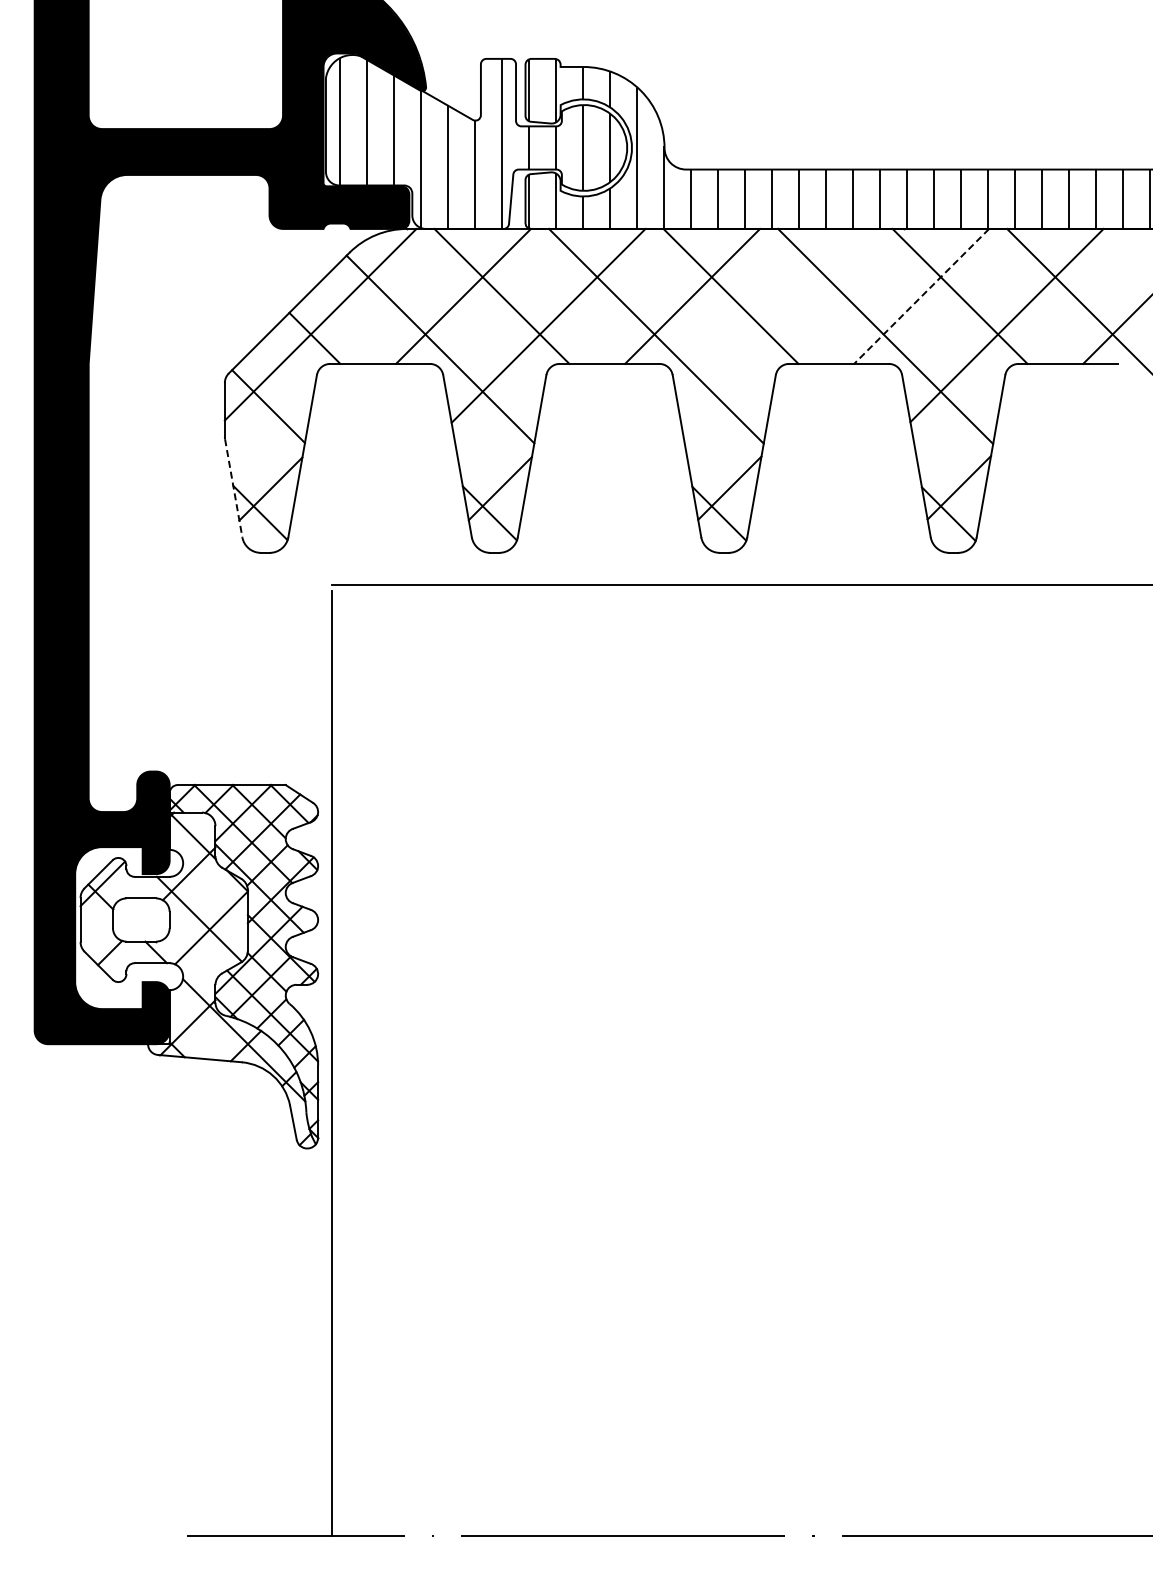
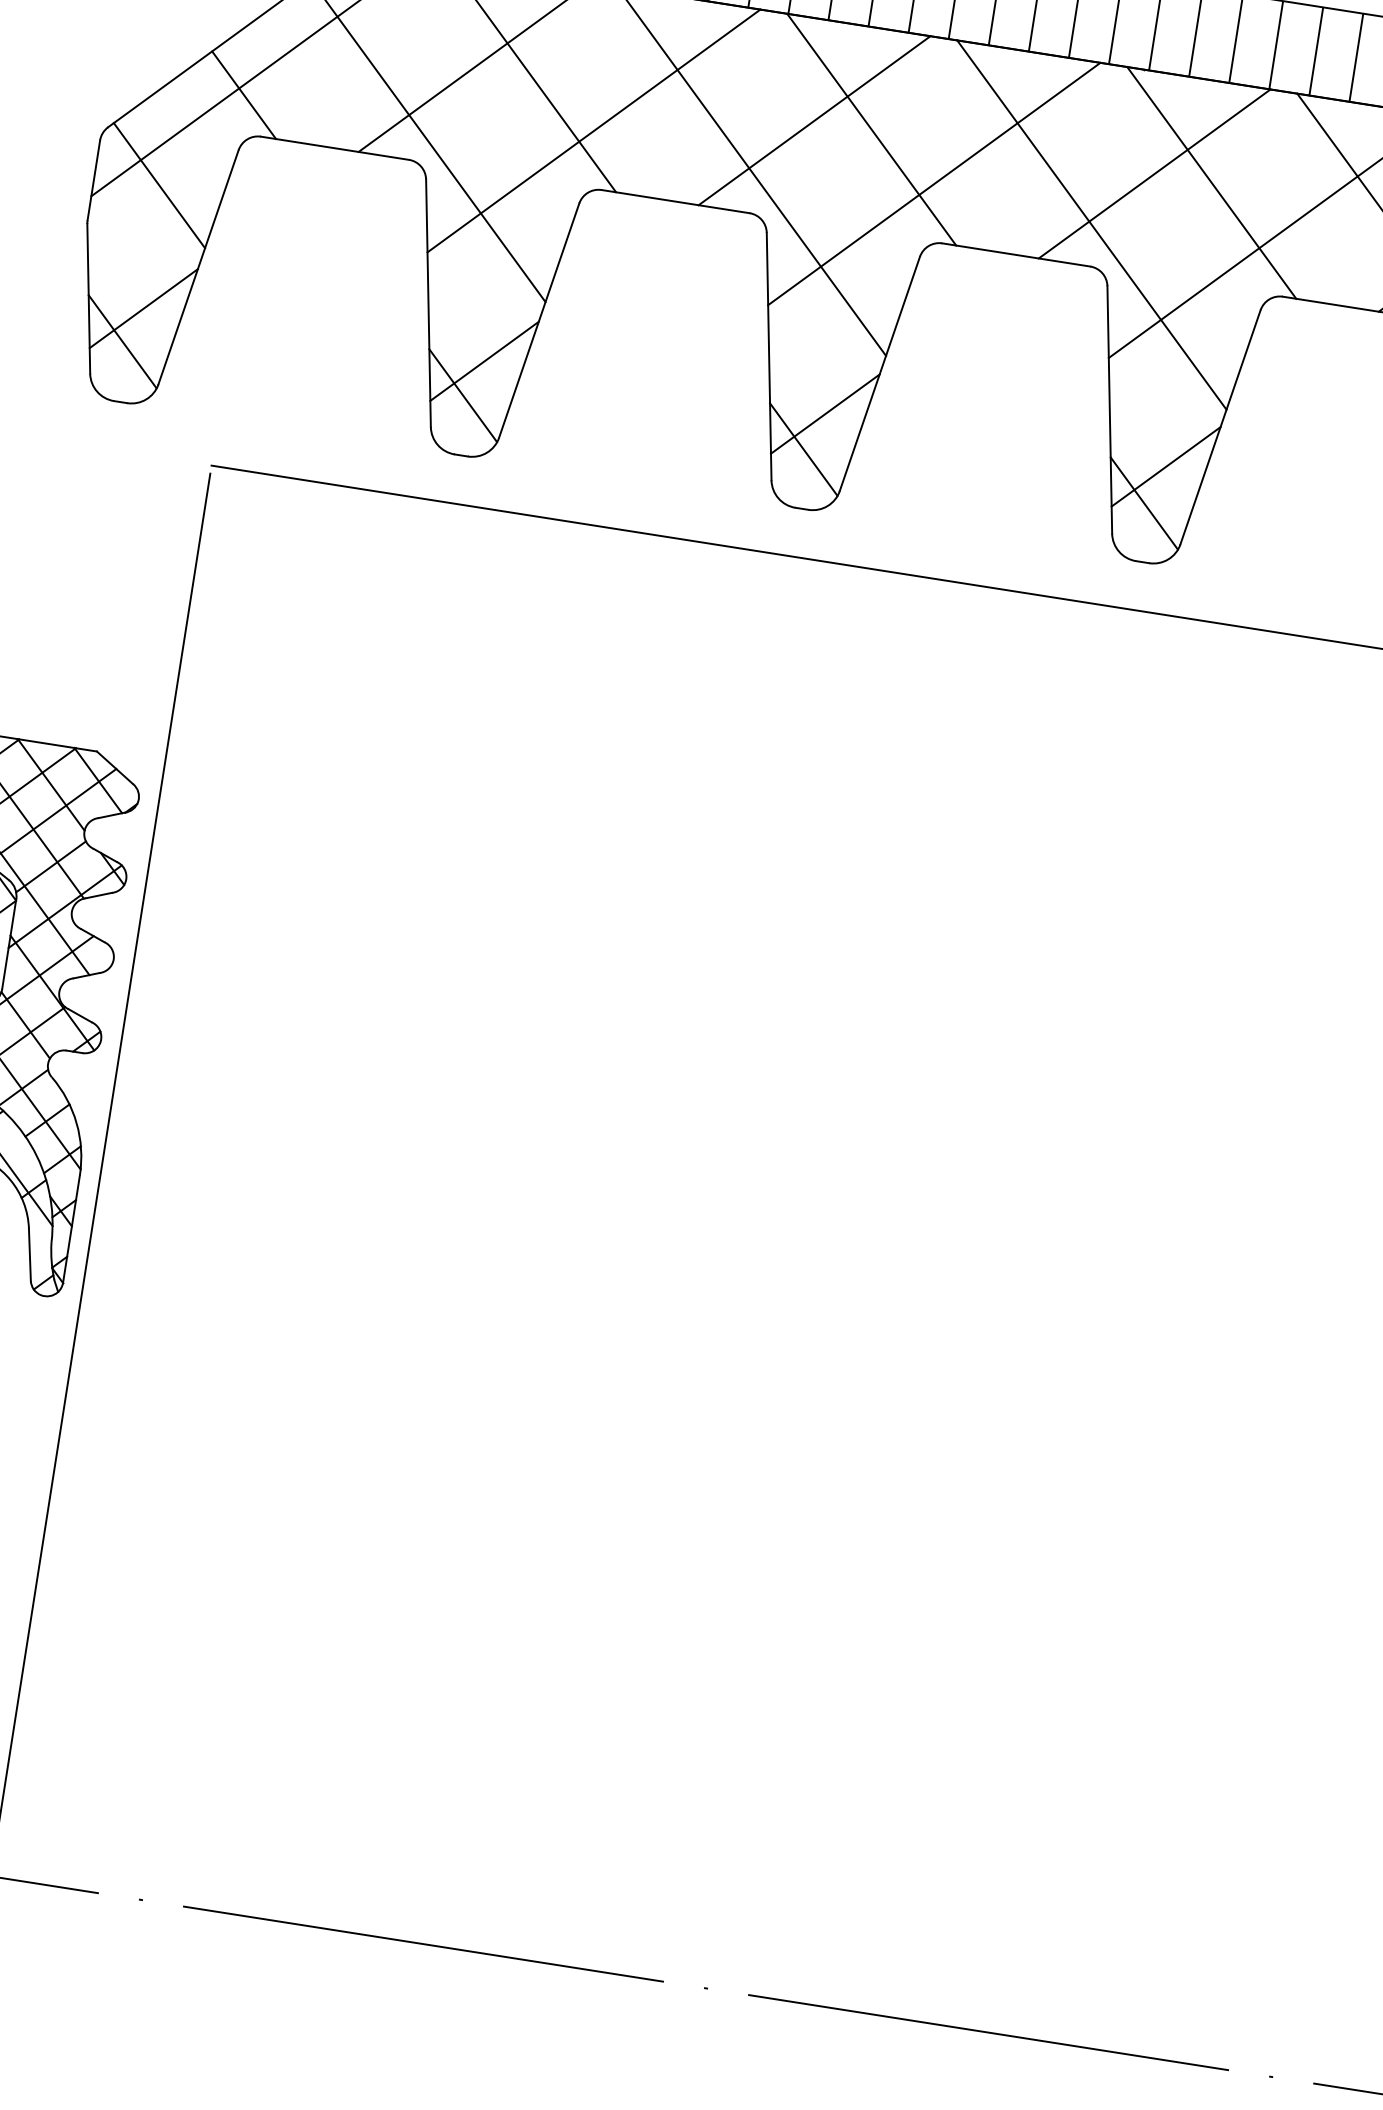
line: (921, 296) -> (1154, 174), dashed -> solid
line: (777, 325) -> (933, 183), added
line: (233, 488) -> (88, 299), dashed -> solid

